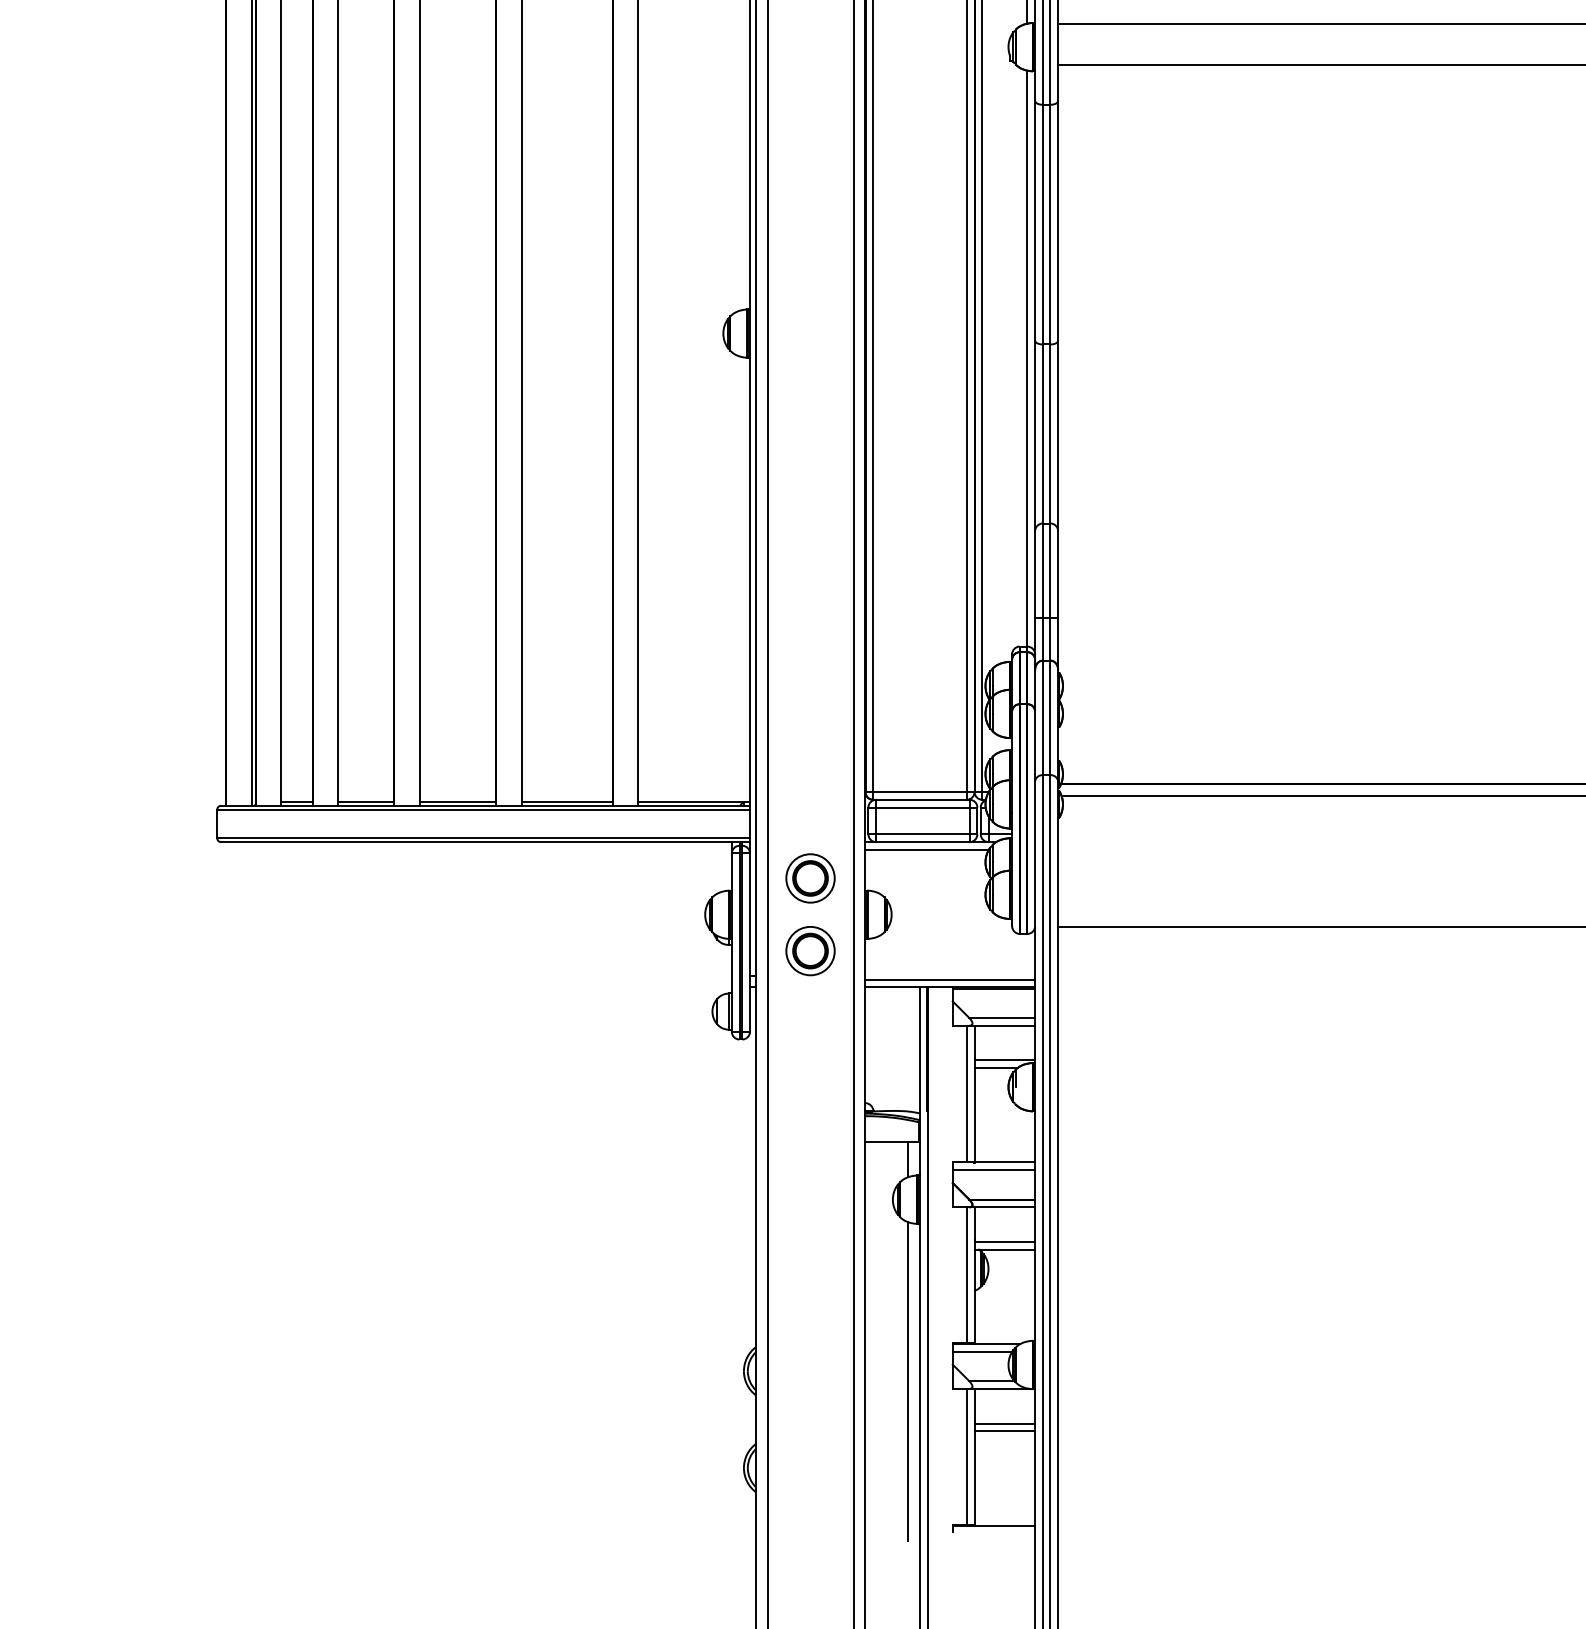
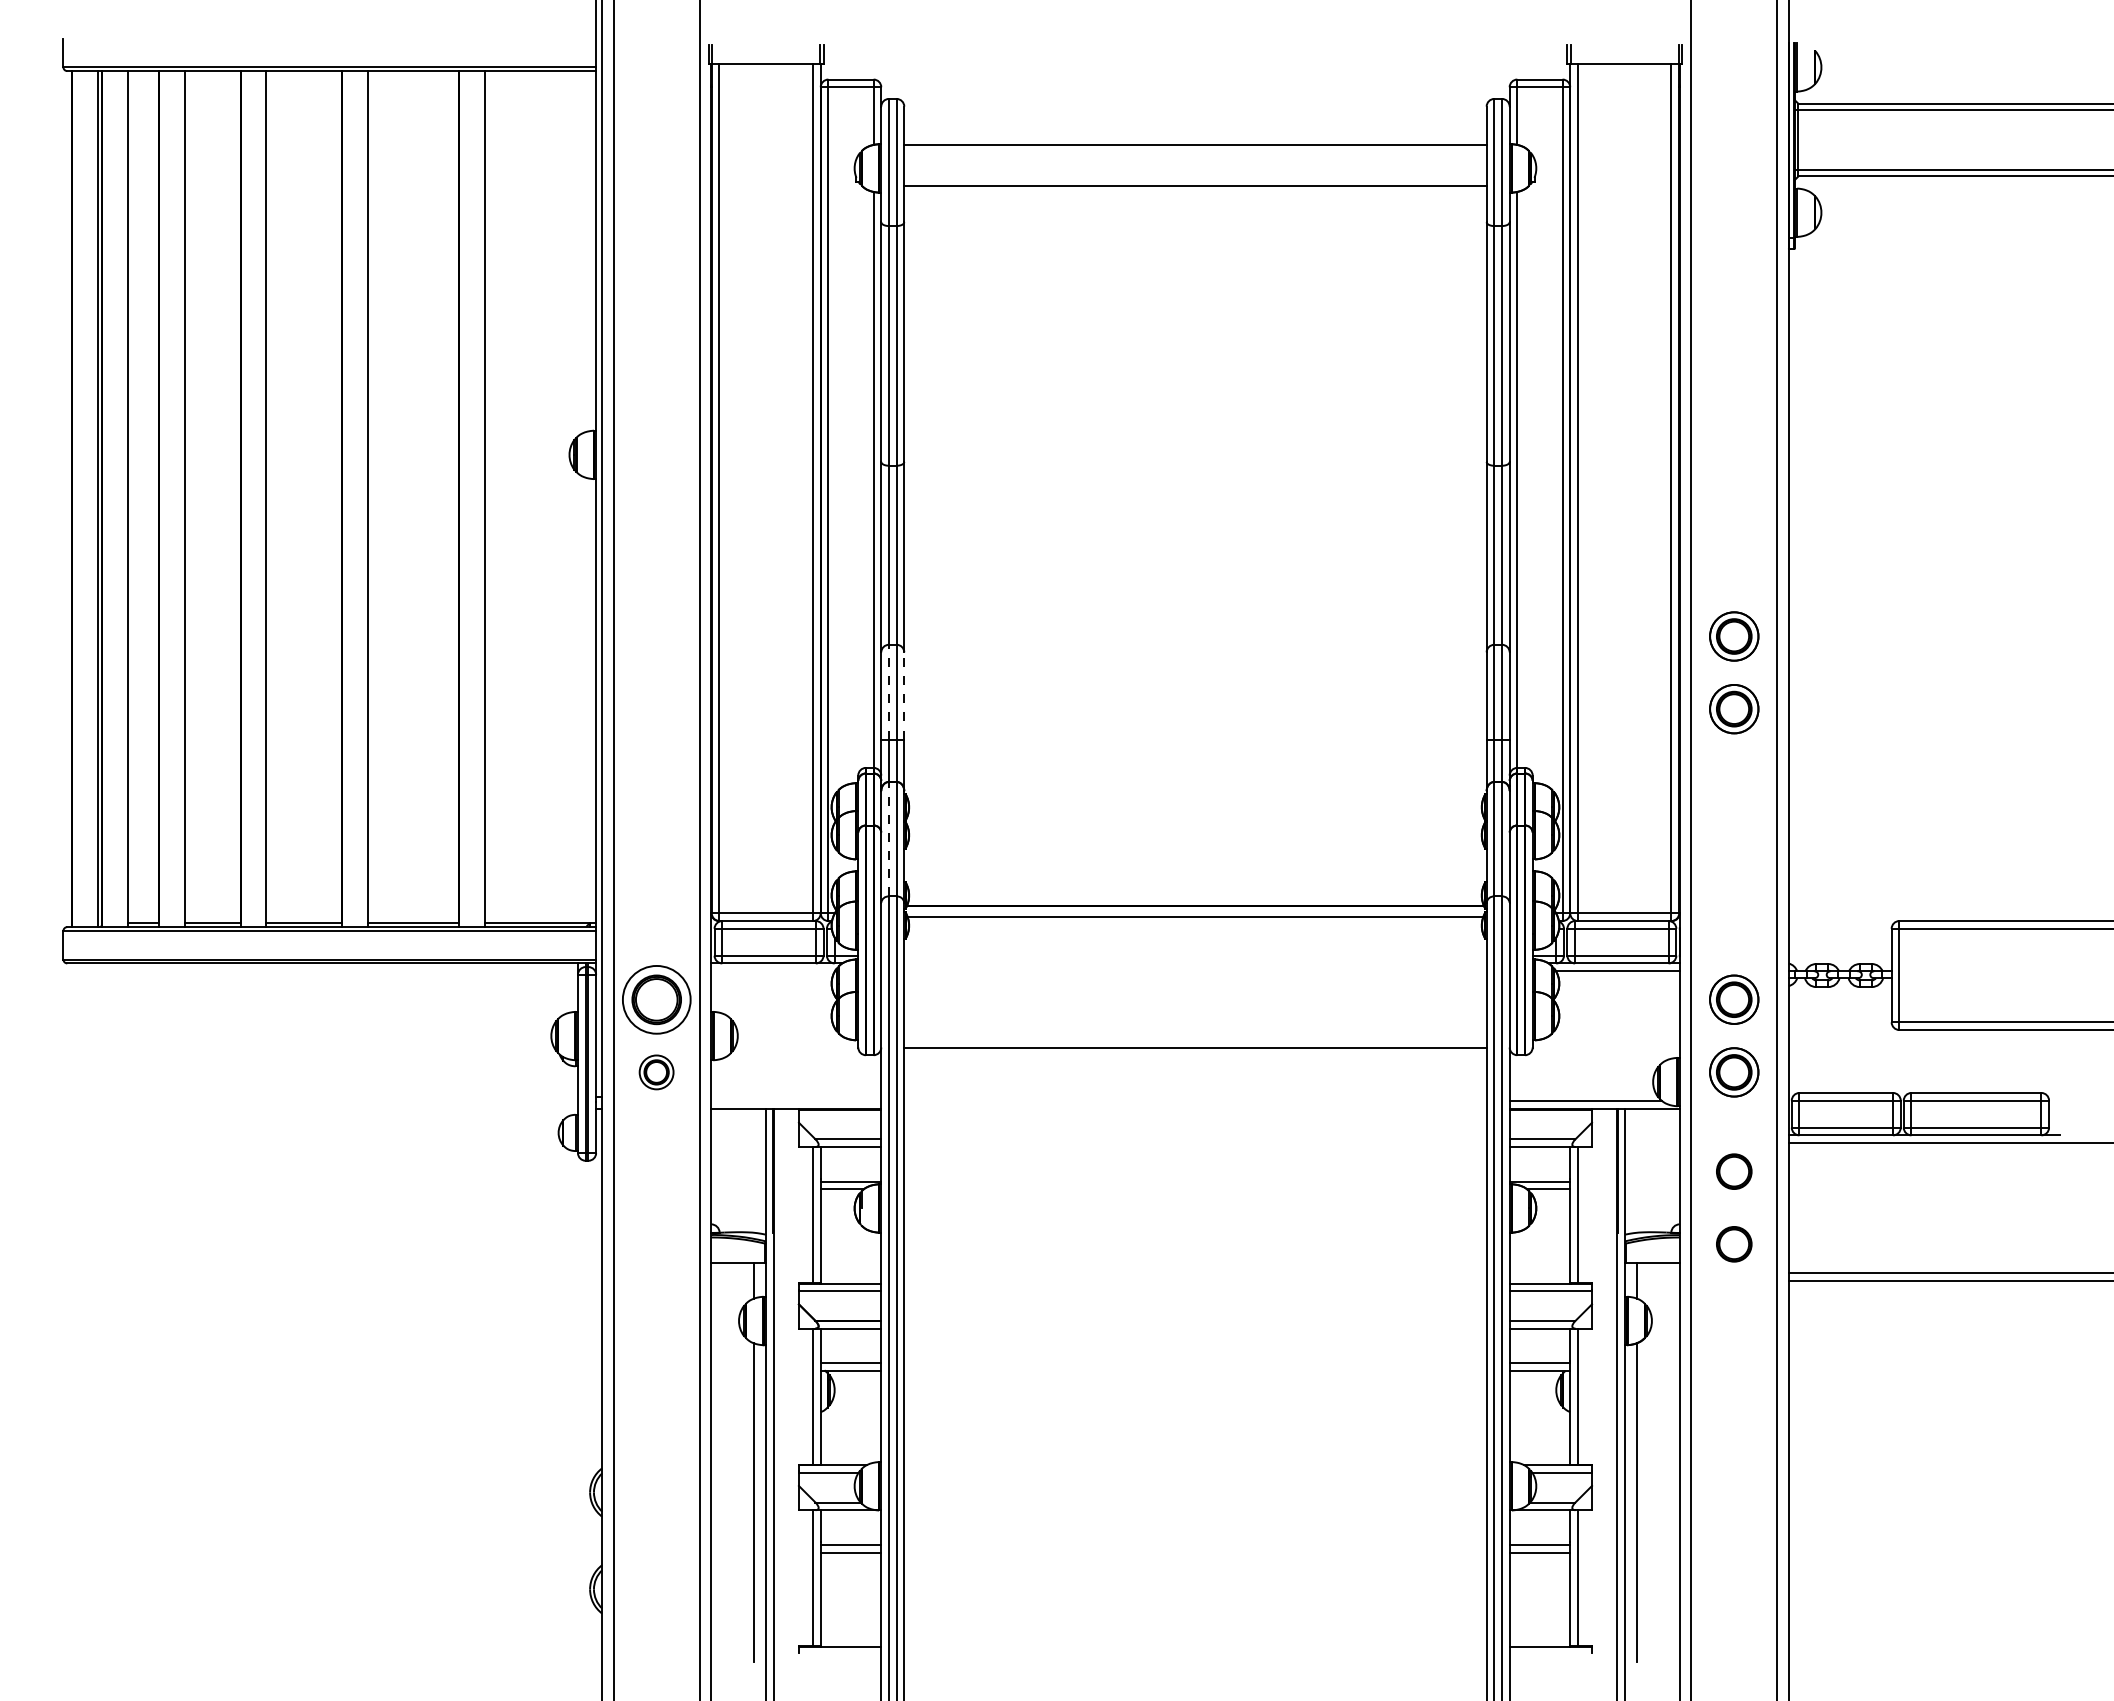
line: (1042, 570) -> (888, 691), solid -> dashed
line: (1058, 574) -> (904, 695), solid -> dashed
line: (1042, 717) -> (888, 838), solid -> dashed
line: (926, 850) -> (772, 971), removed
part: (810, 878) -> (656, 999), size x1.4
part: (810, 951) -> (656, 1072), size x0.7
line: (950, 979) -> (796, 1100), removed

